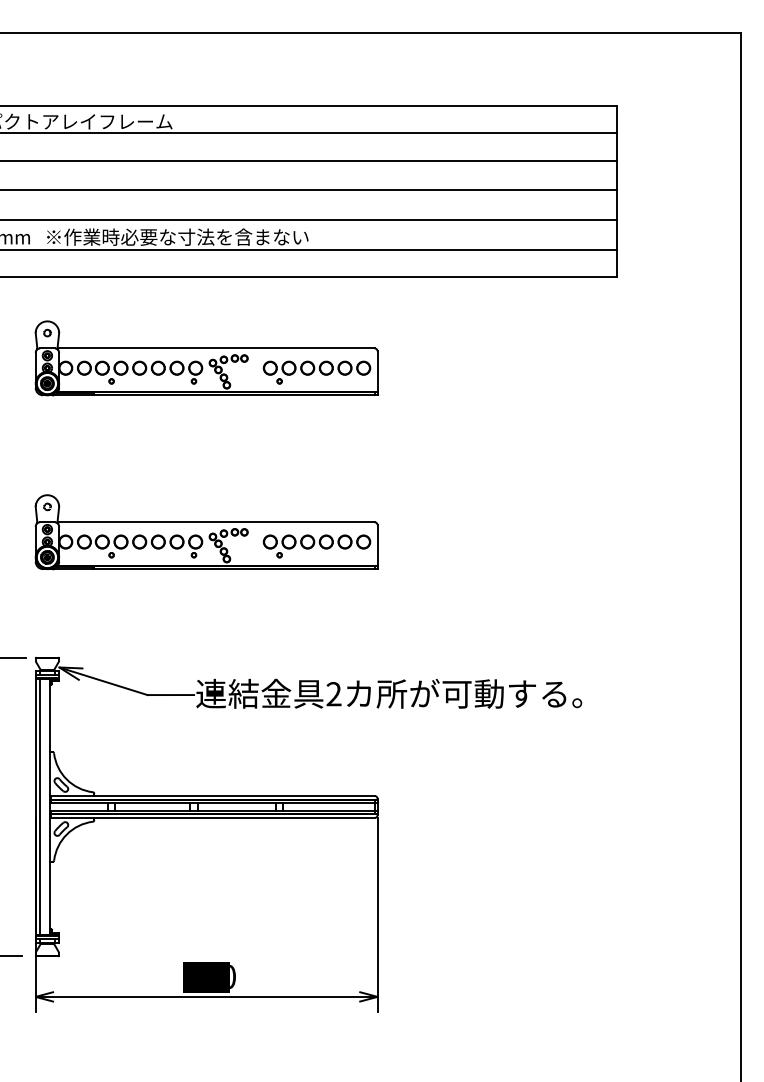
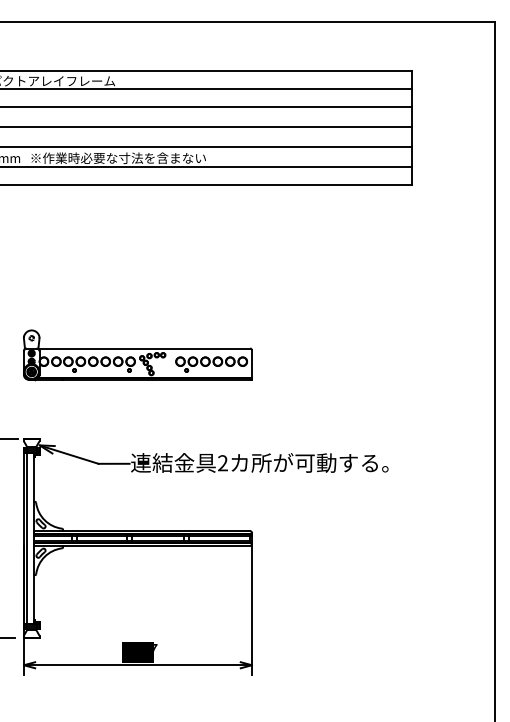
part: (205, 358) -> (137, 239), removed
text: (232, 976) -> (155, 651), 460 -> 467

